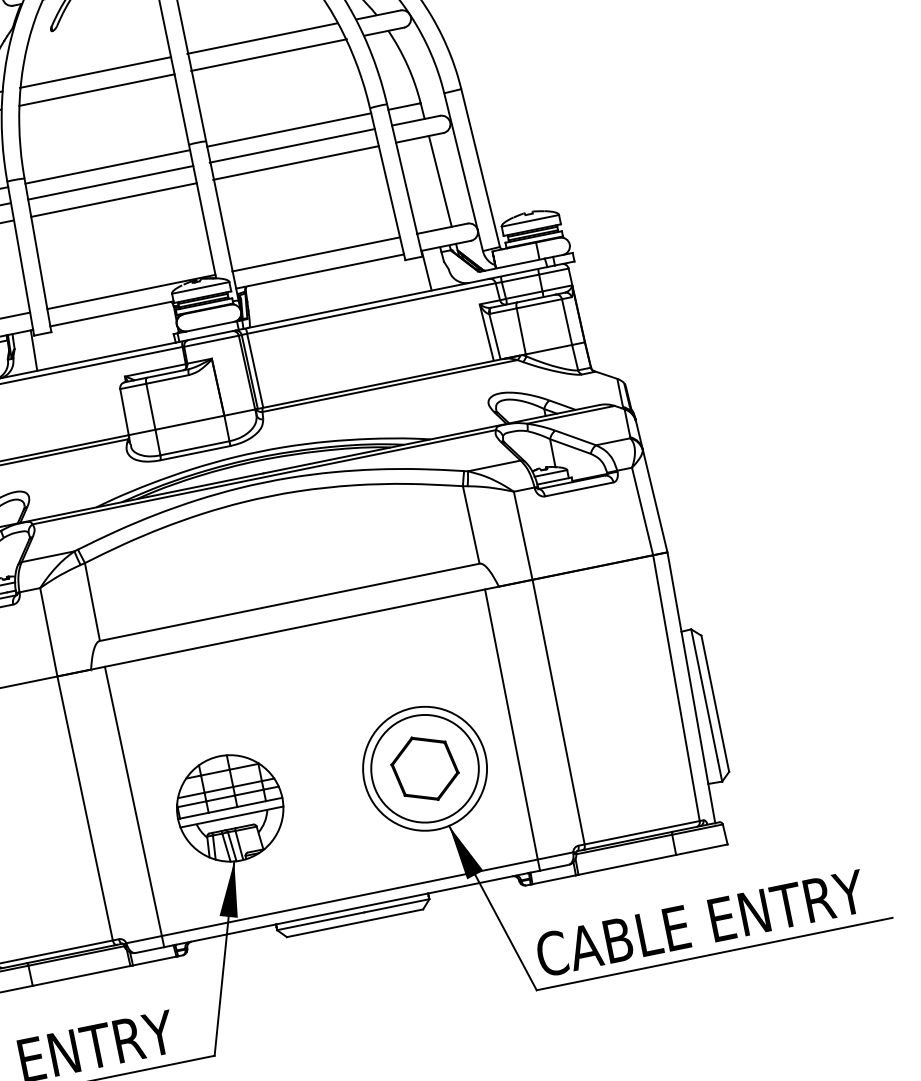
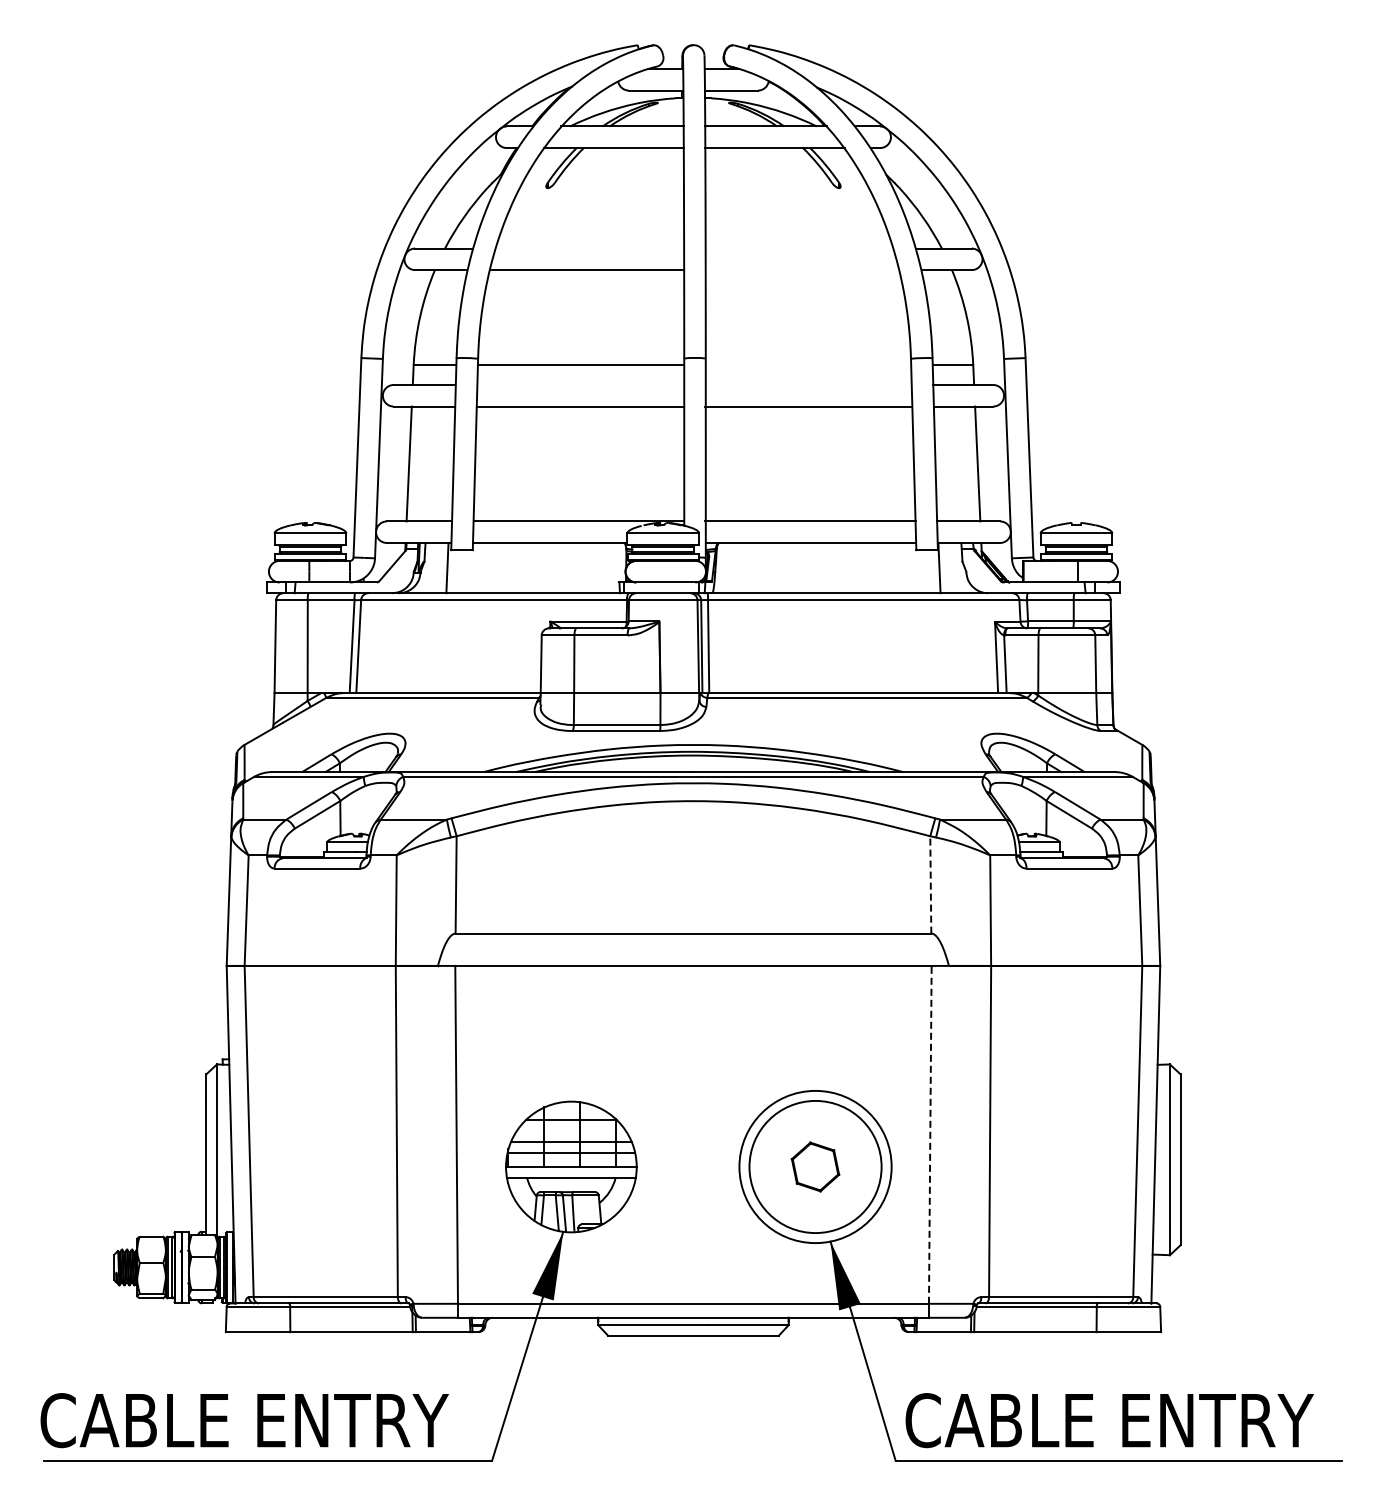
line: (262, 38) -> (798, 248), removed
line: (268, 55) -> (801, 270), removed
line: (95, 72) -> (589, 248), removed
line: (289, 130) -> (808, 365), removed
line: (291, 146) -> (807, 385), removed
line: (110, 183) -> (580, 385), removed
line: (471, 525) -> (930, 885), solid -> dashed
line: (511, 724) -> (930, 1134), solid -> dashed
part: (424, 768) -> (815, 1166), size x0.6

